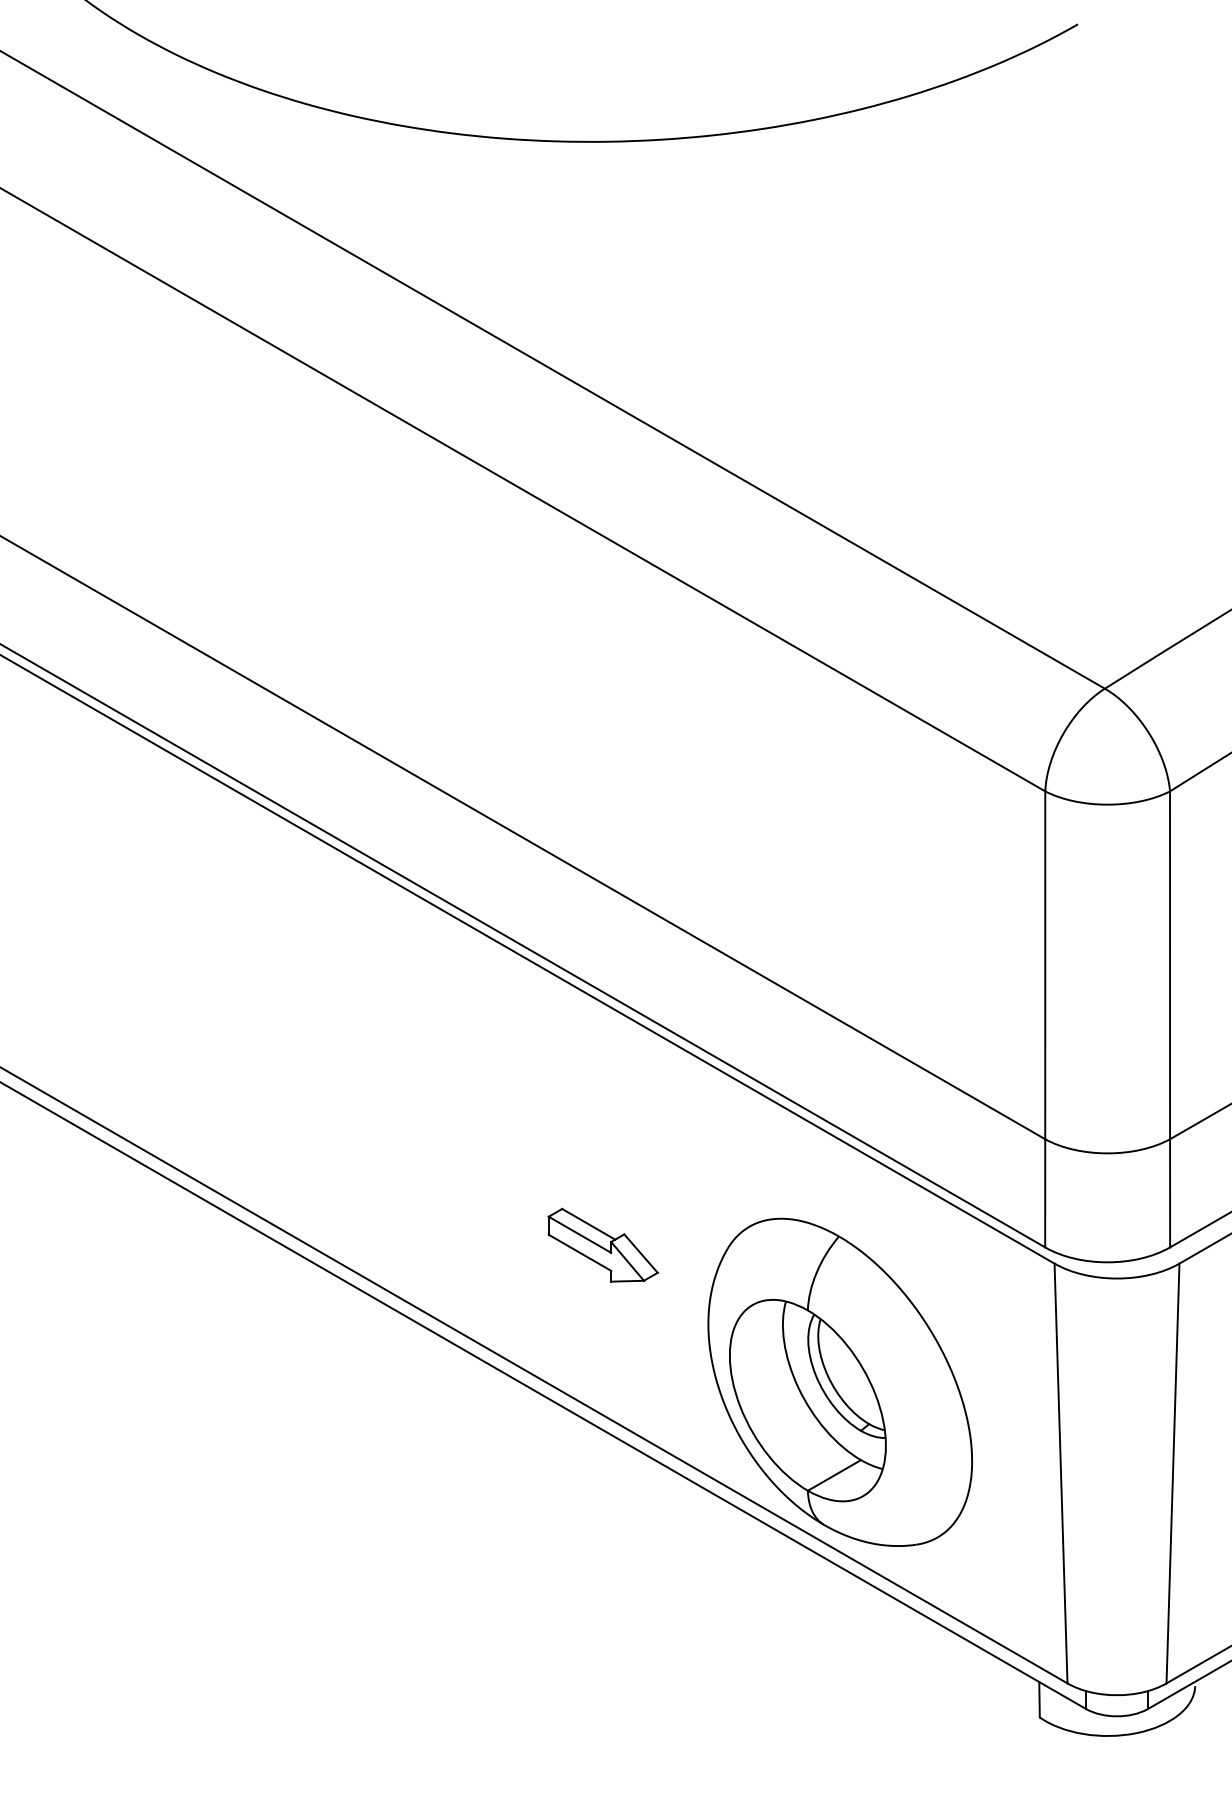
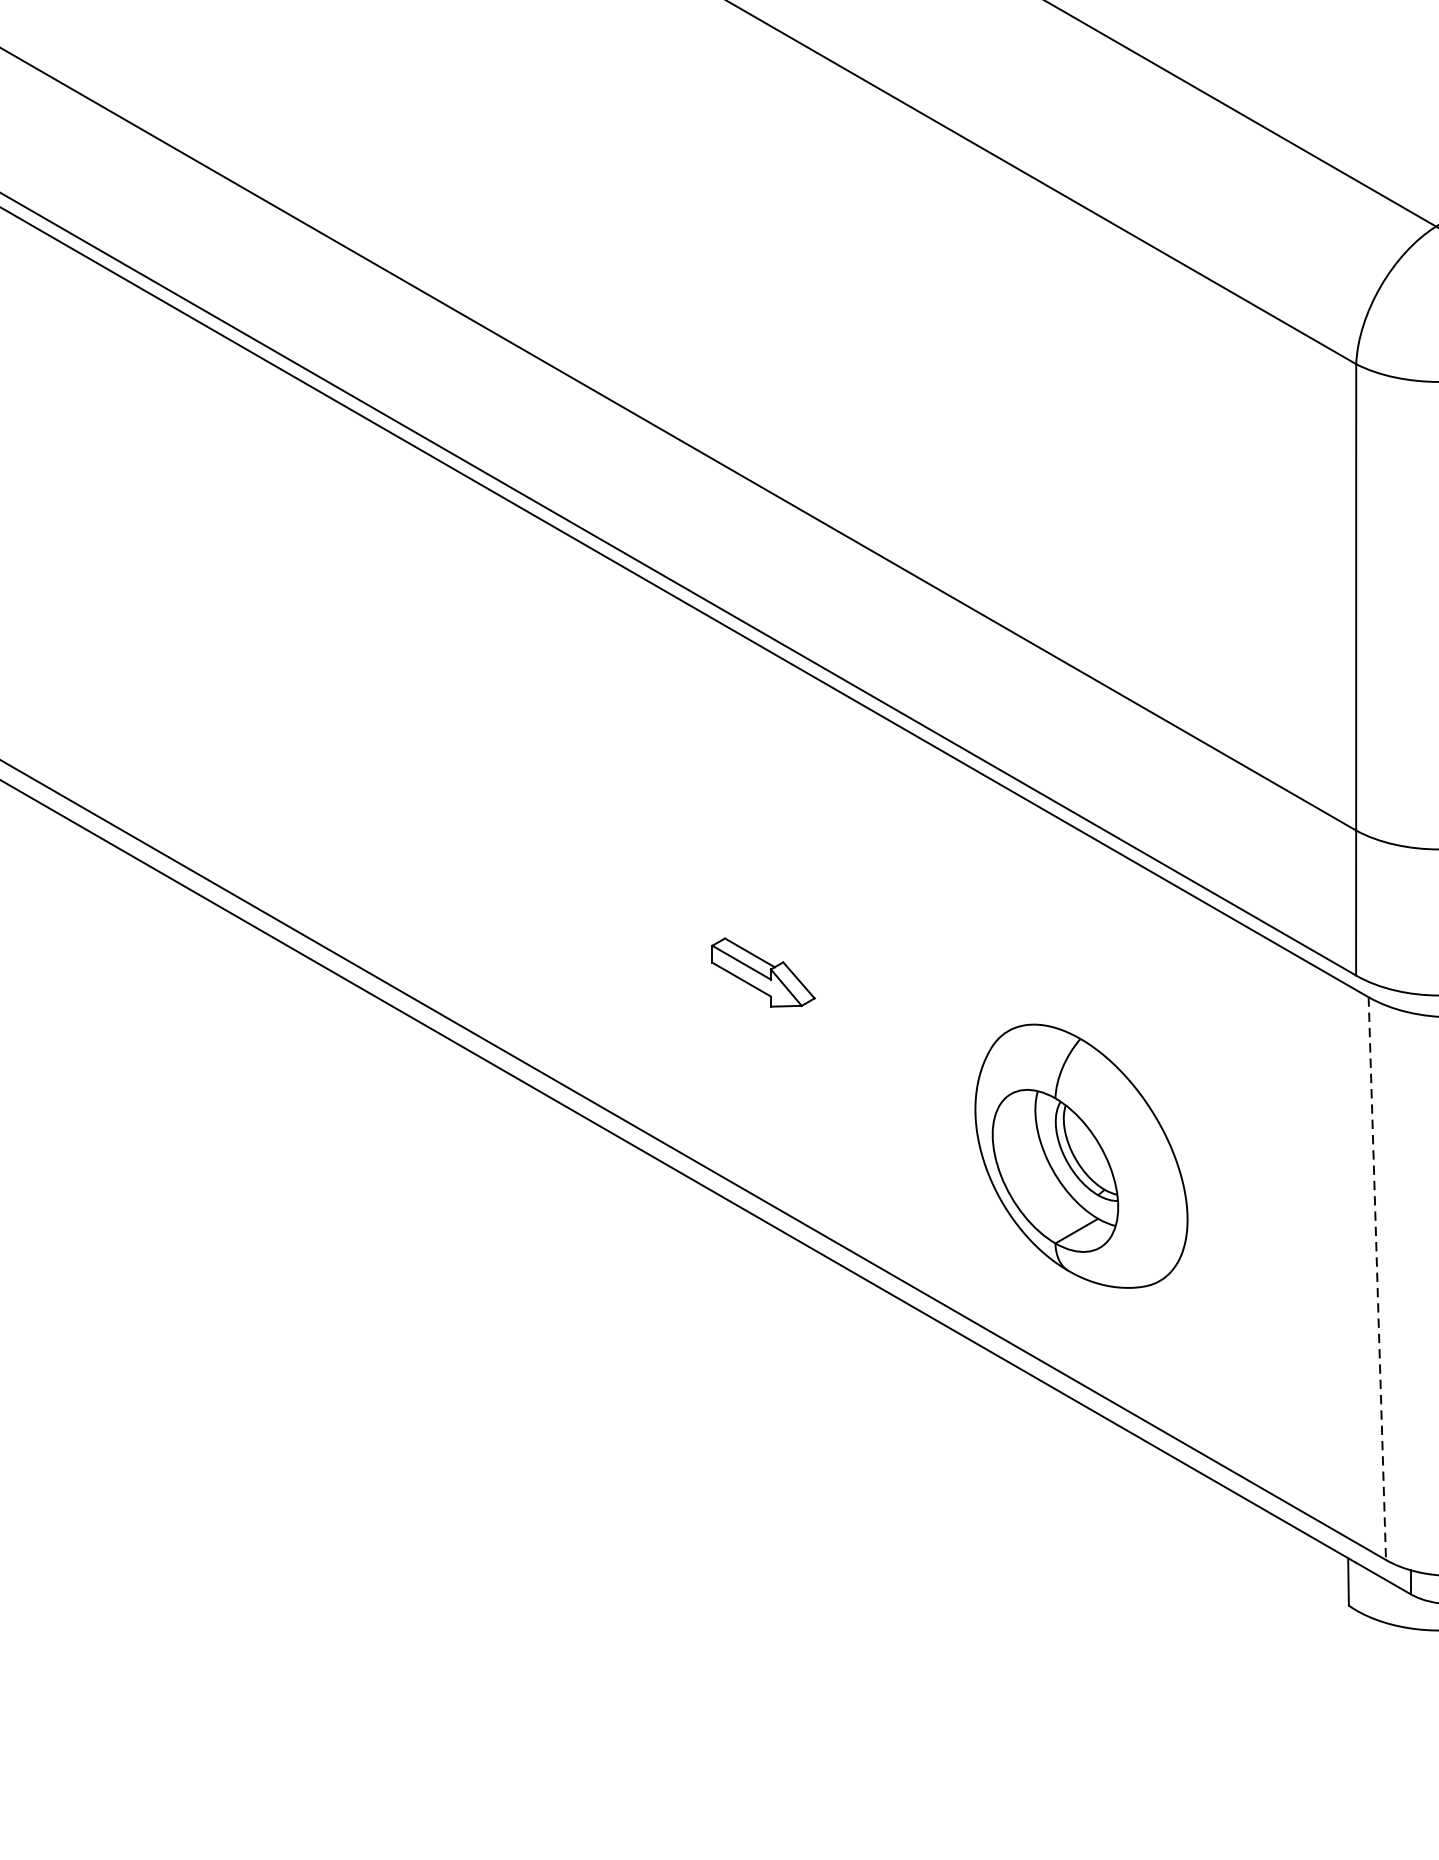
part: (602, 1244) -> (762, 971), size x0.7
part: (840, 1381) -> (1081, 1155), size x0.6
line: (1061, 1473) -> (1377, 1278), solid -> dashed

